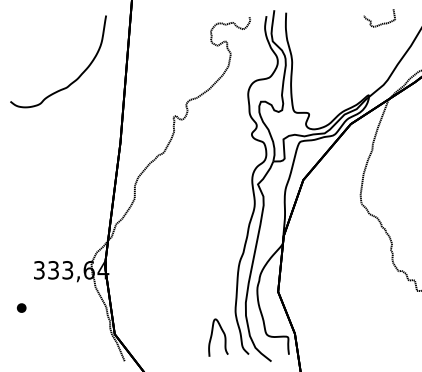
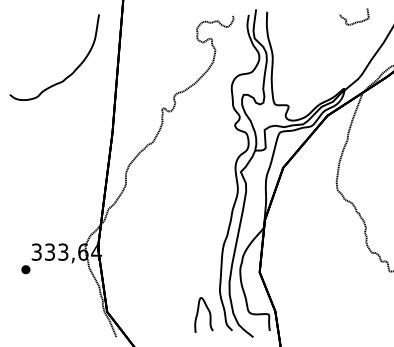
part: (21, 307) -> (25, 269), moved

